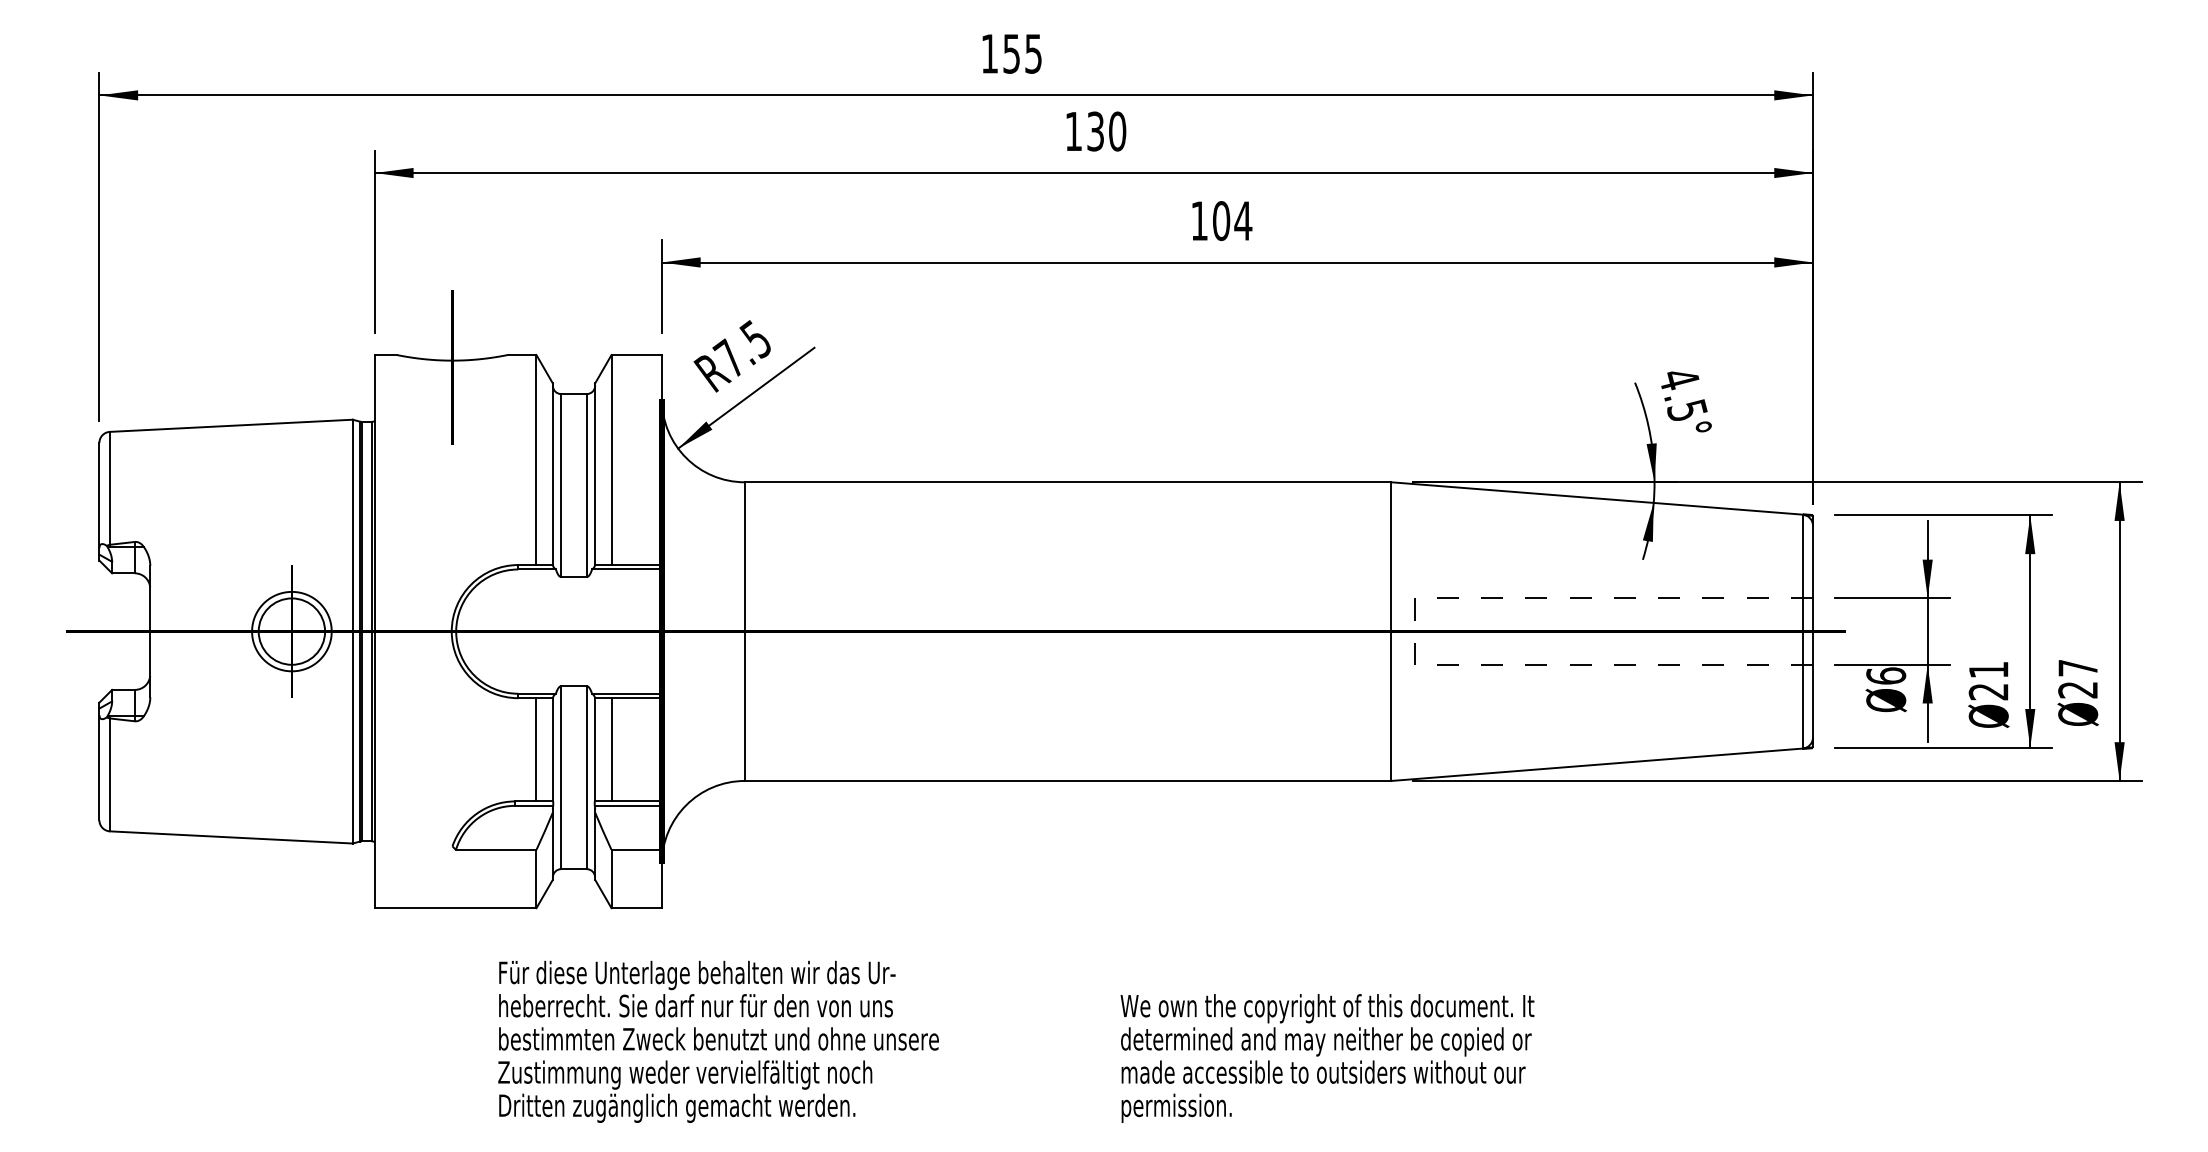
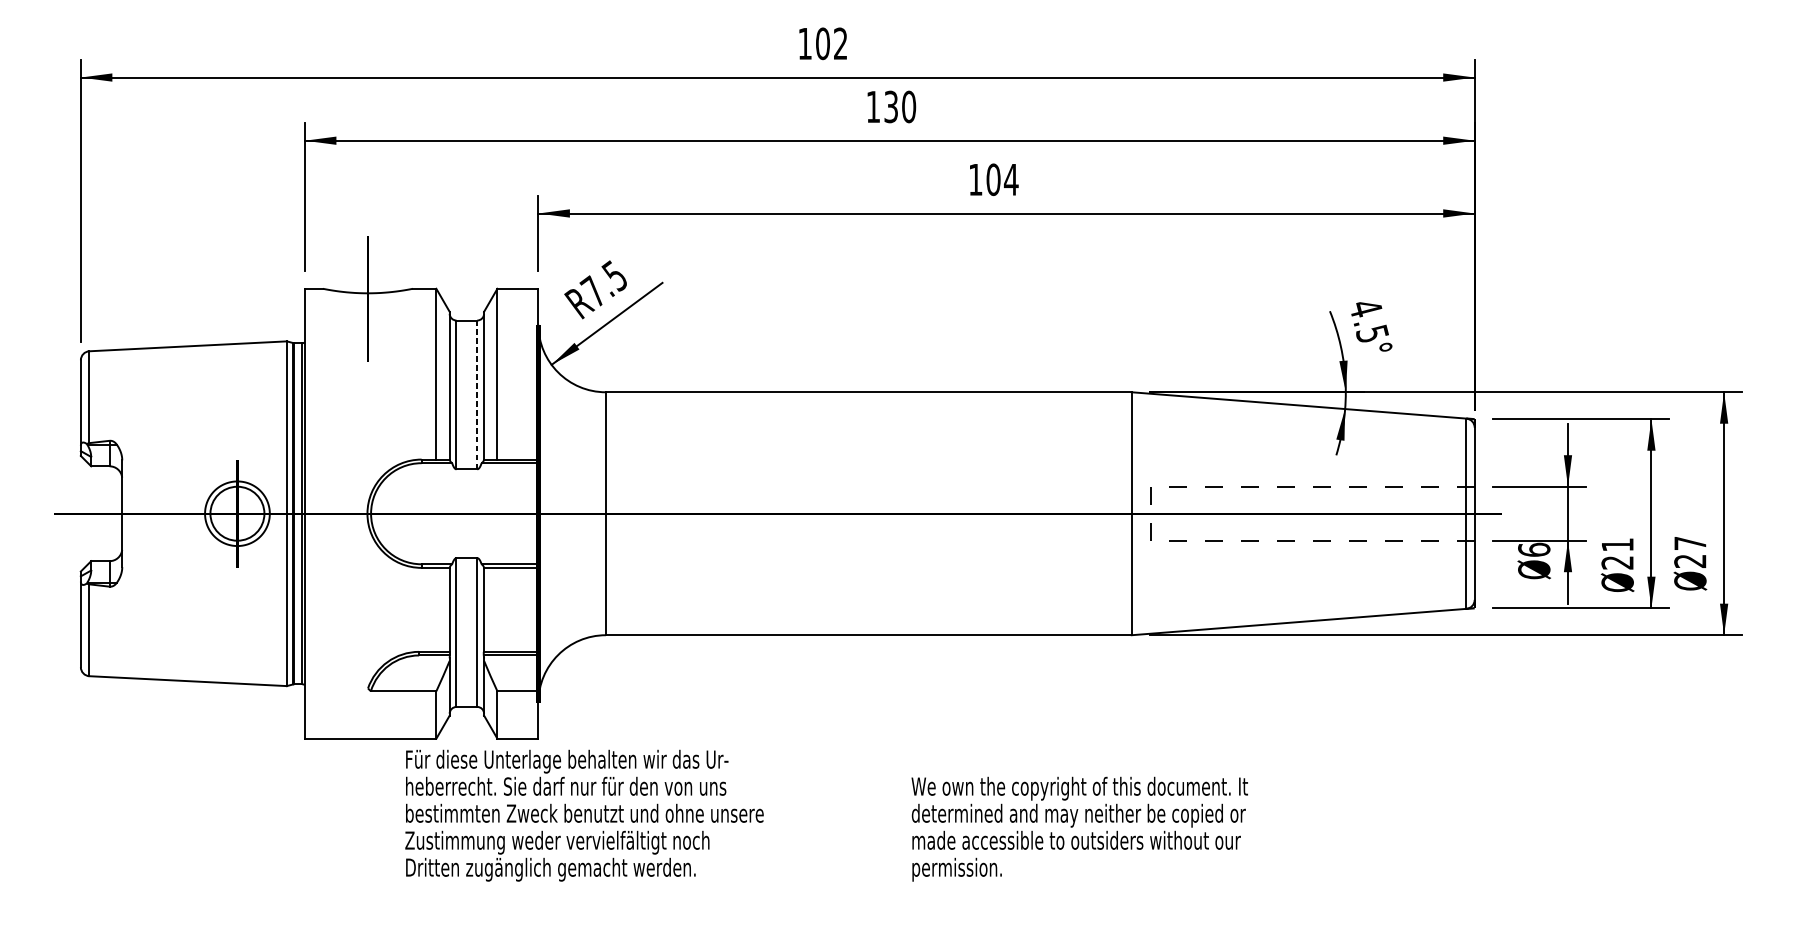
text: (1022, 53) -> (831, 43), 155 -> 102
line: (586, 485) -> (477, 394), solid -> dashed
line: (536, 749) -> (436, 609), removed
line: (611, 749) -> (497, 609), removed
text: (1016, 1041) -> (826, 815), moved

